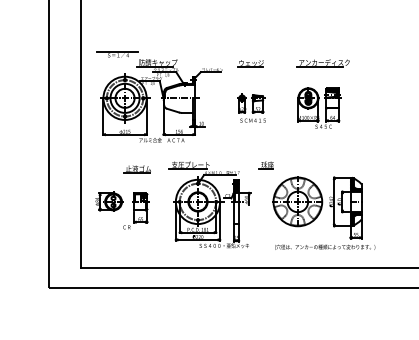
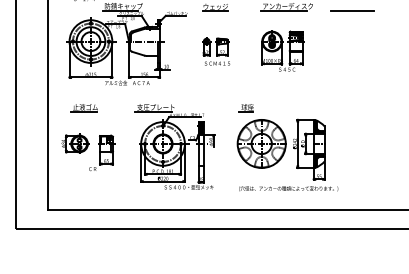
line: (389, 66) -> (352, 10), added
part: (265, 165) -> (245, 107), moved
part: (136, 169) -> (83, 107), moved

